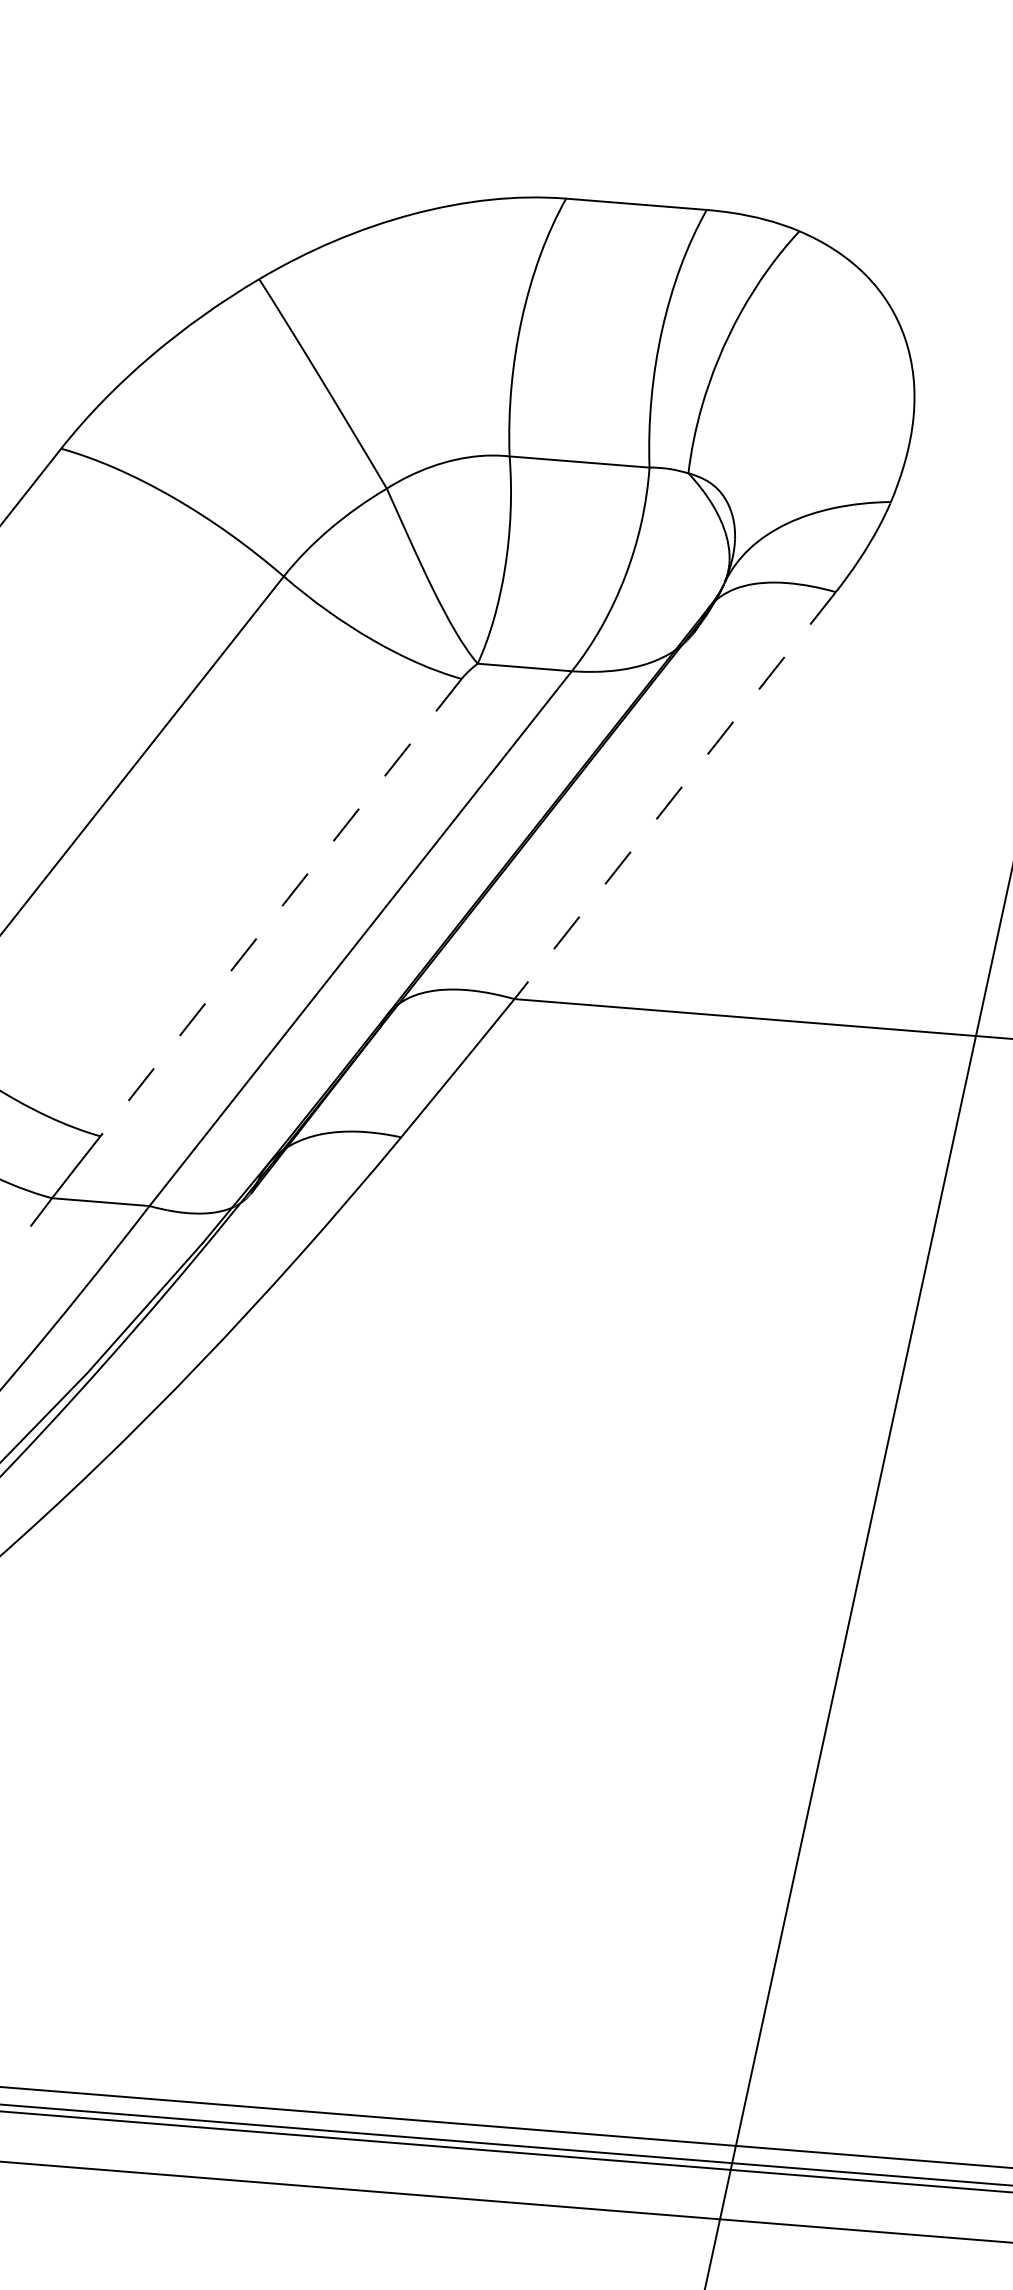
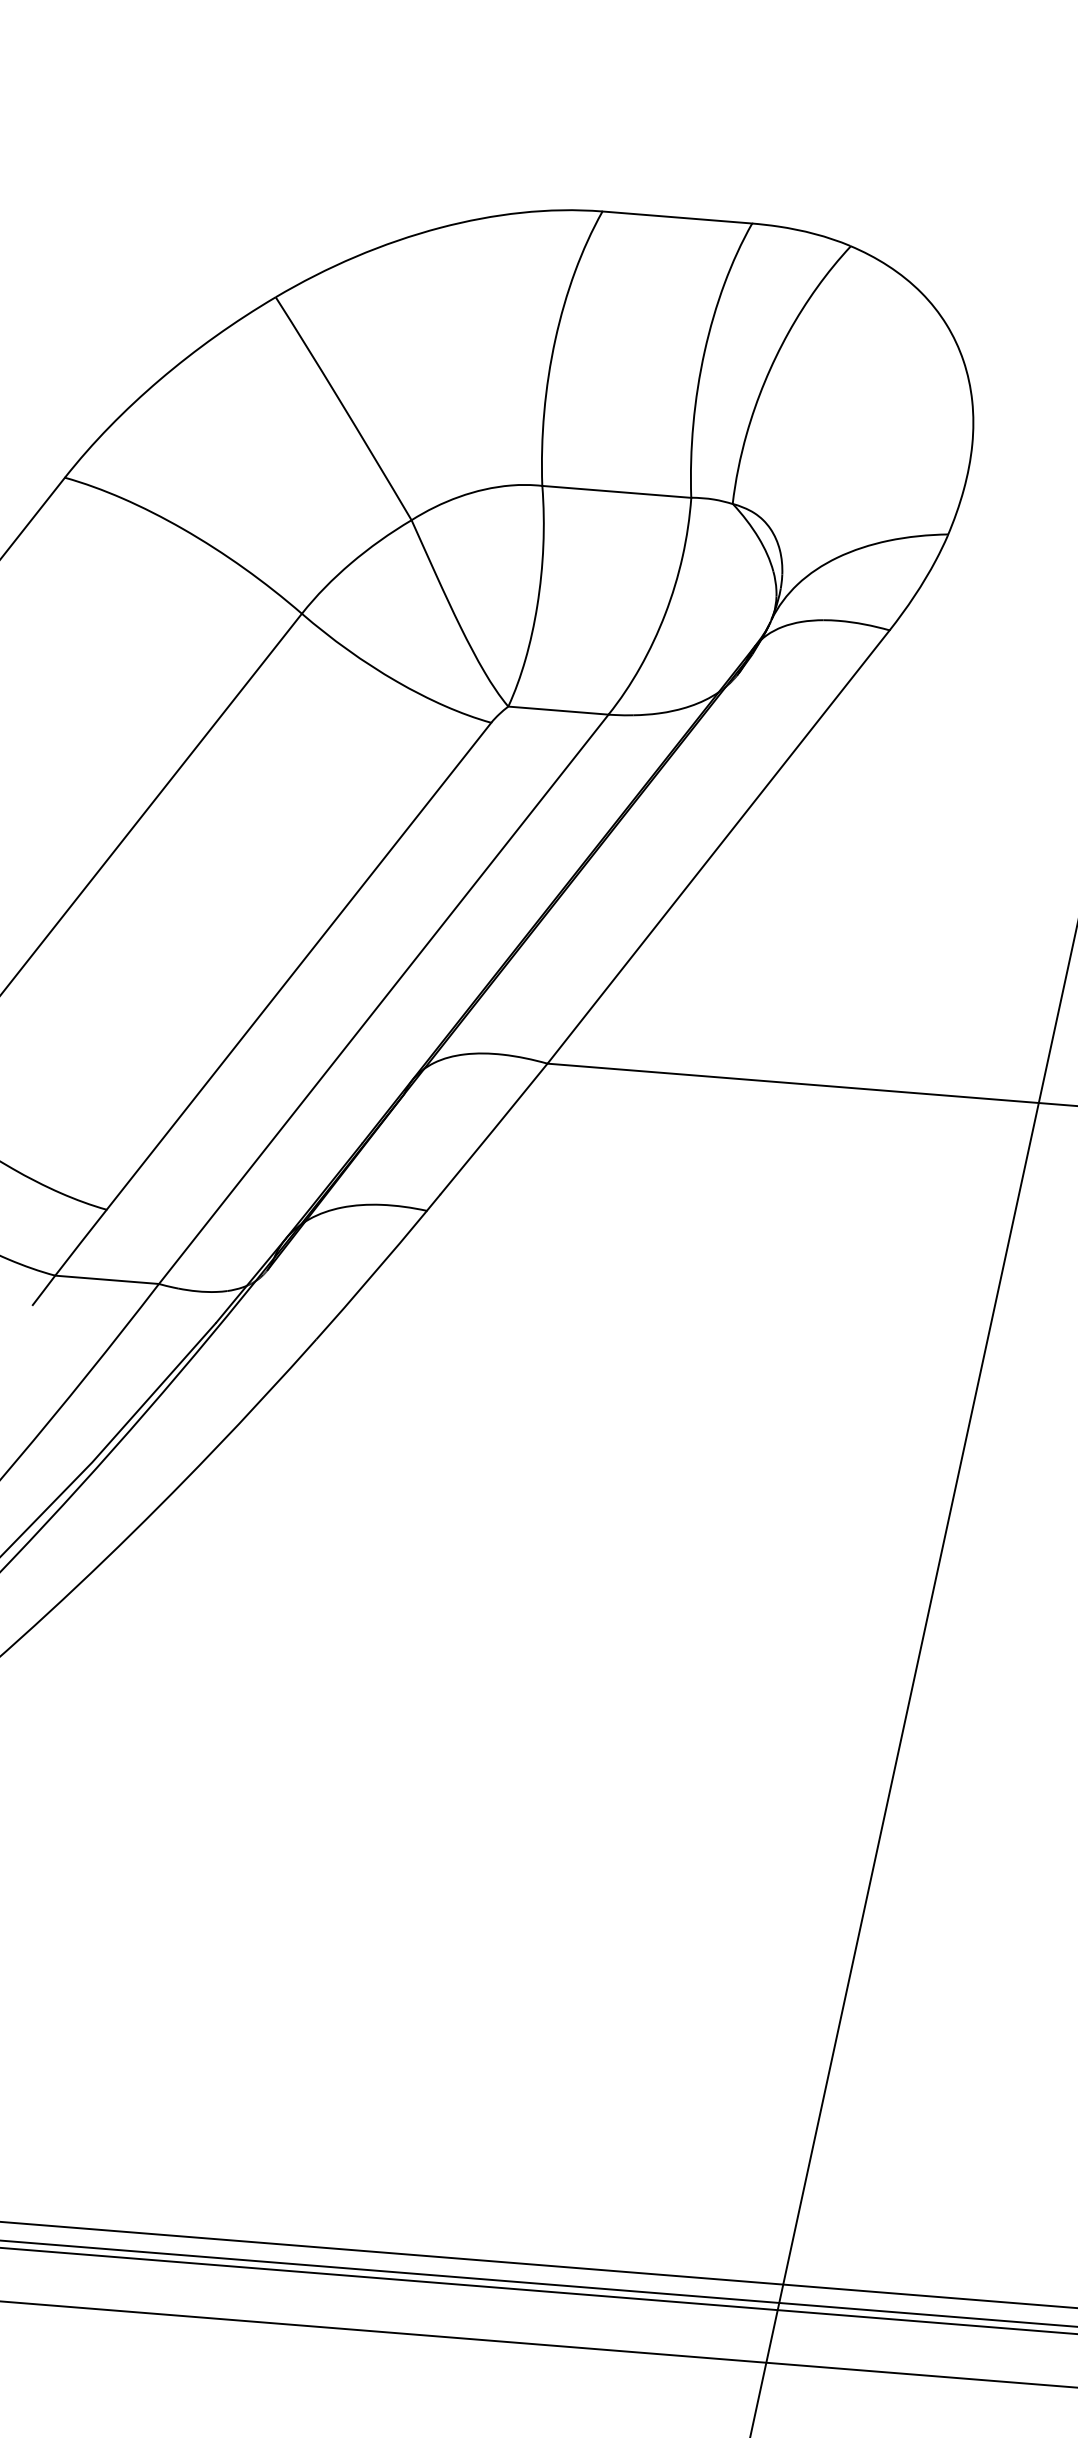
line: (675, 796) -> (718, 847), dashed -> solid
line: (280, 907) -> (298, 966), dashed -> solid

